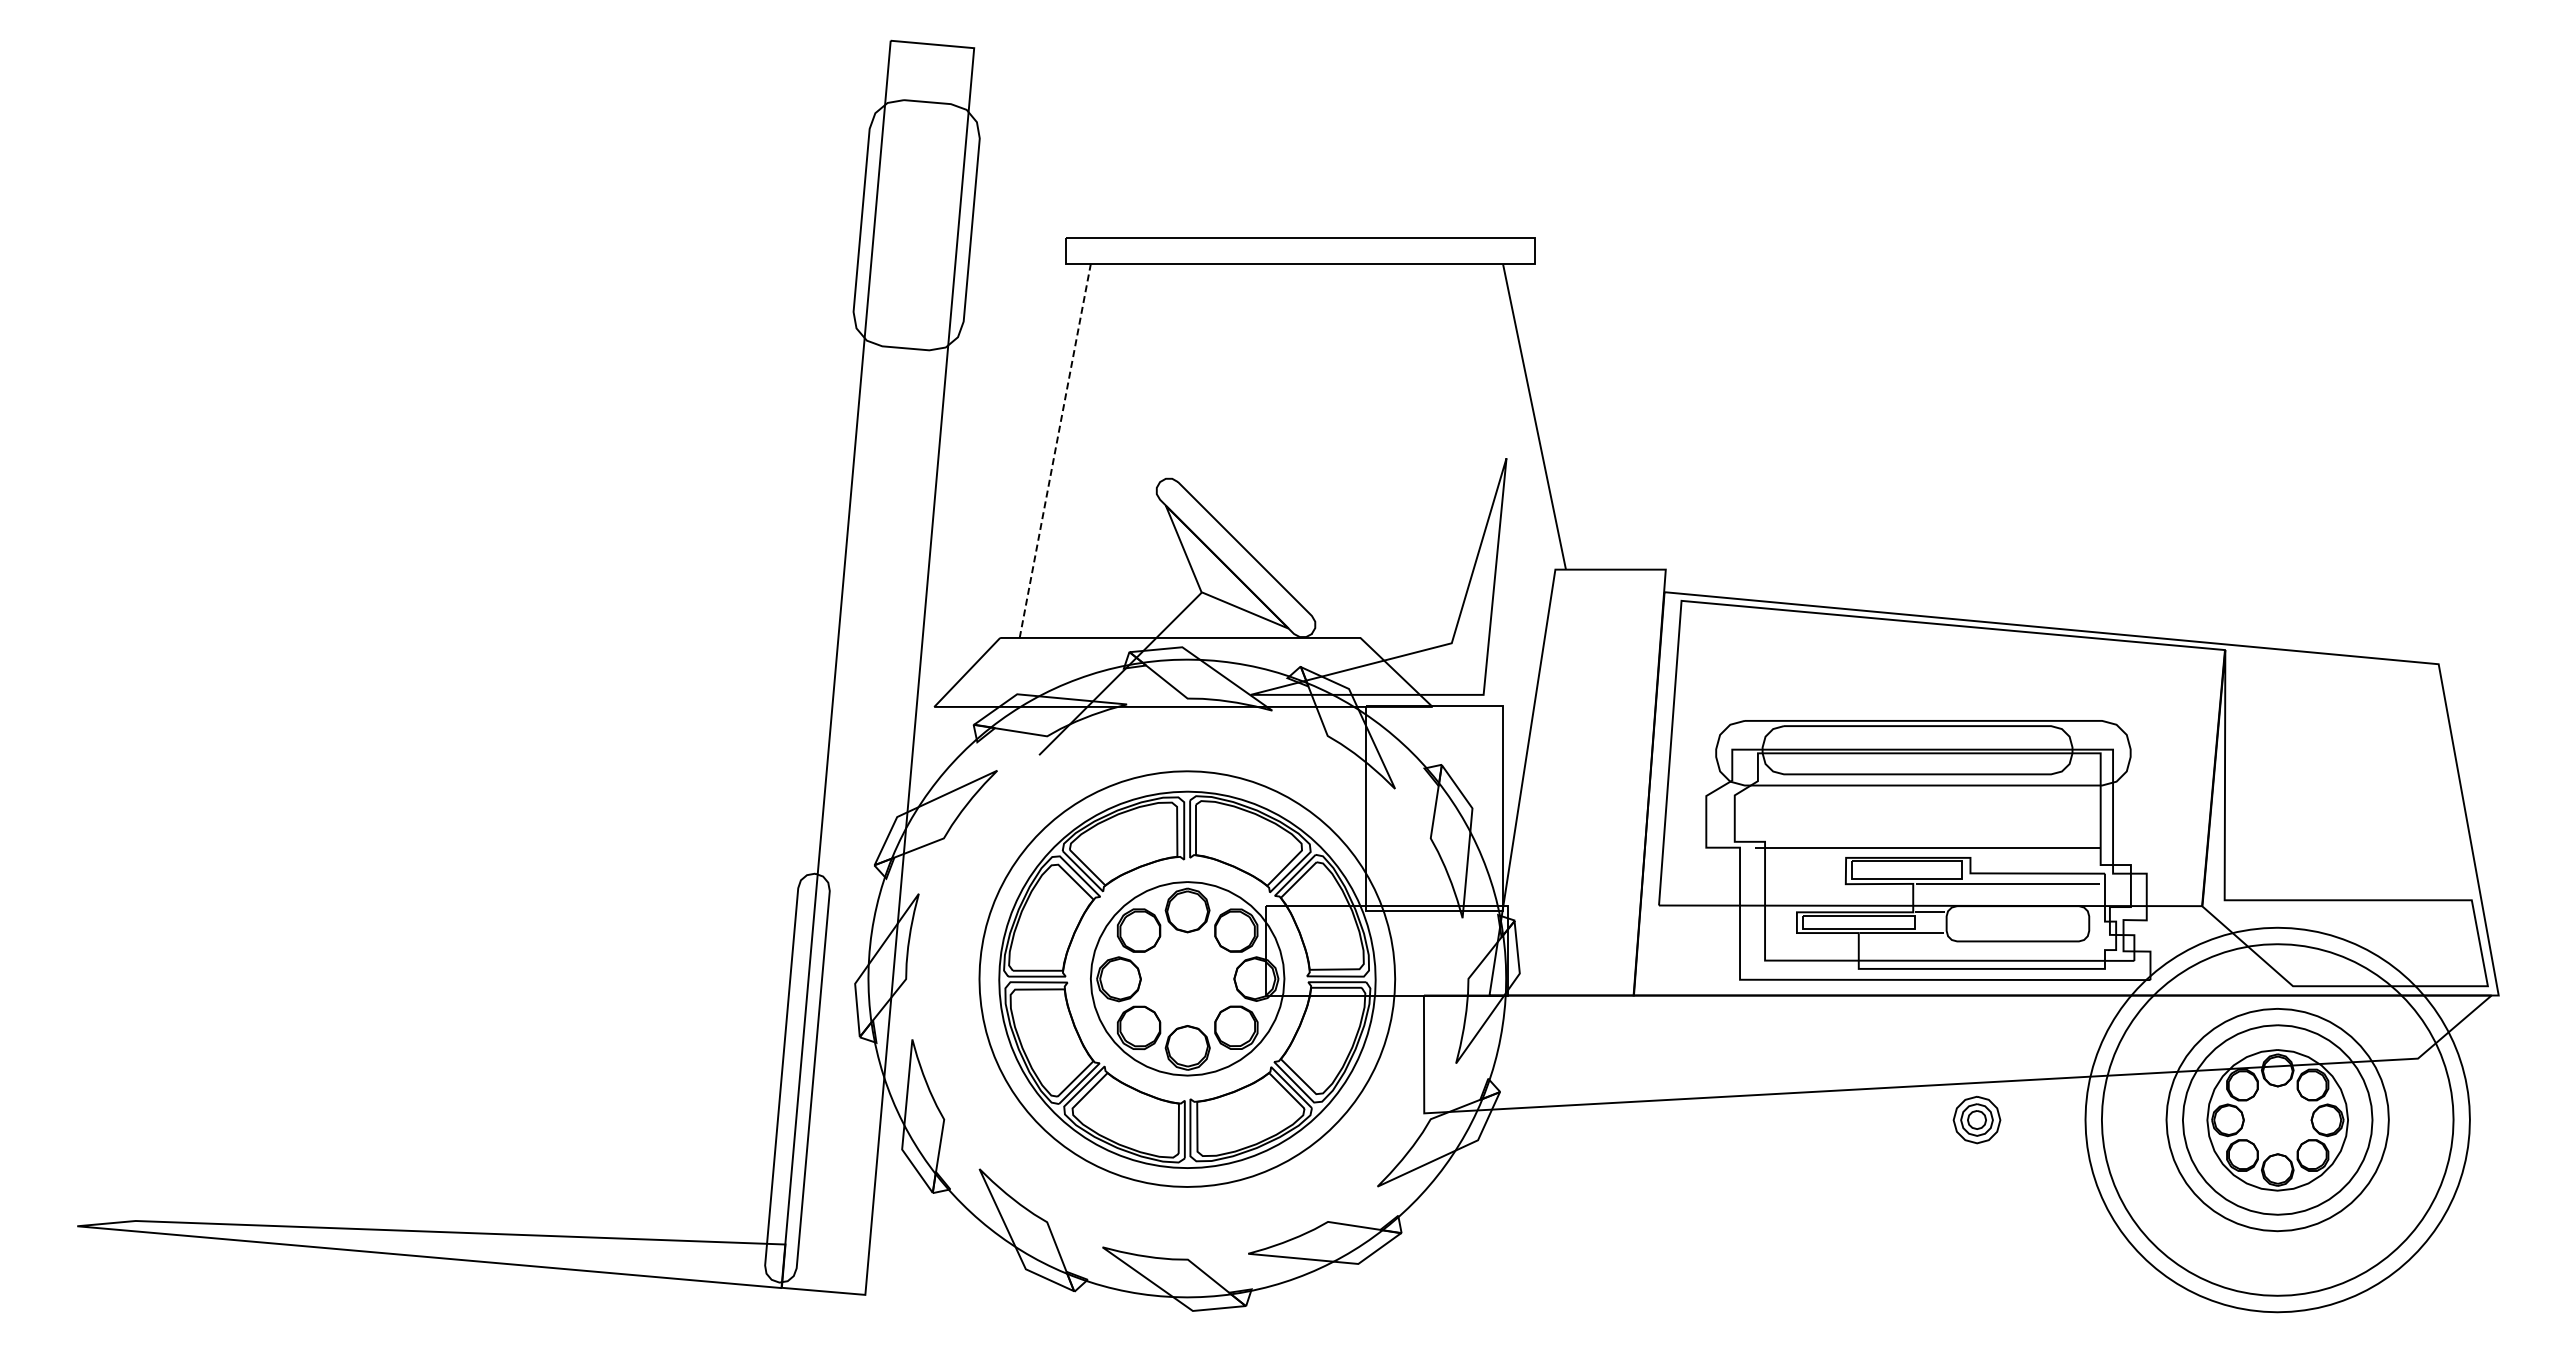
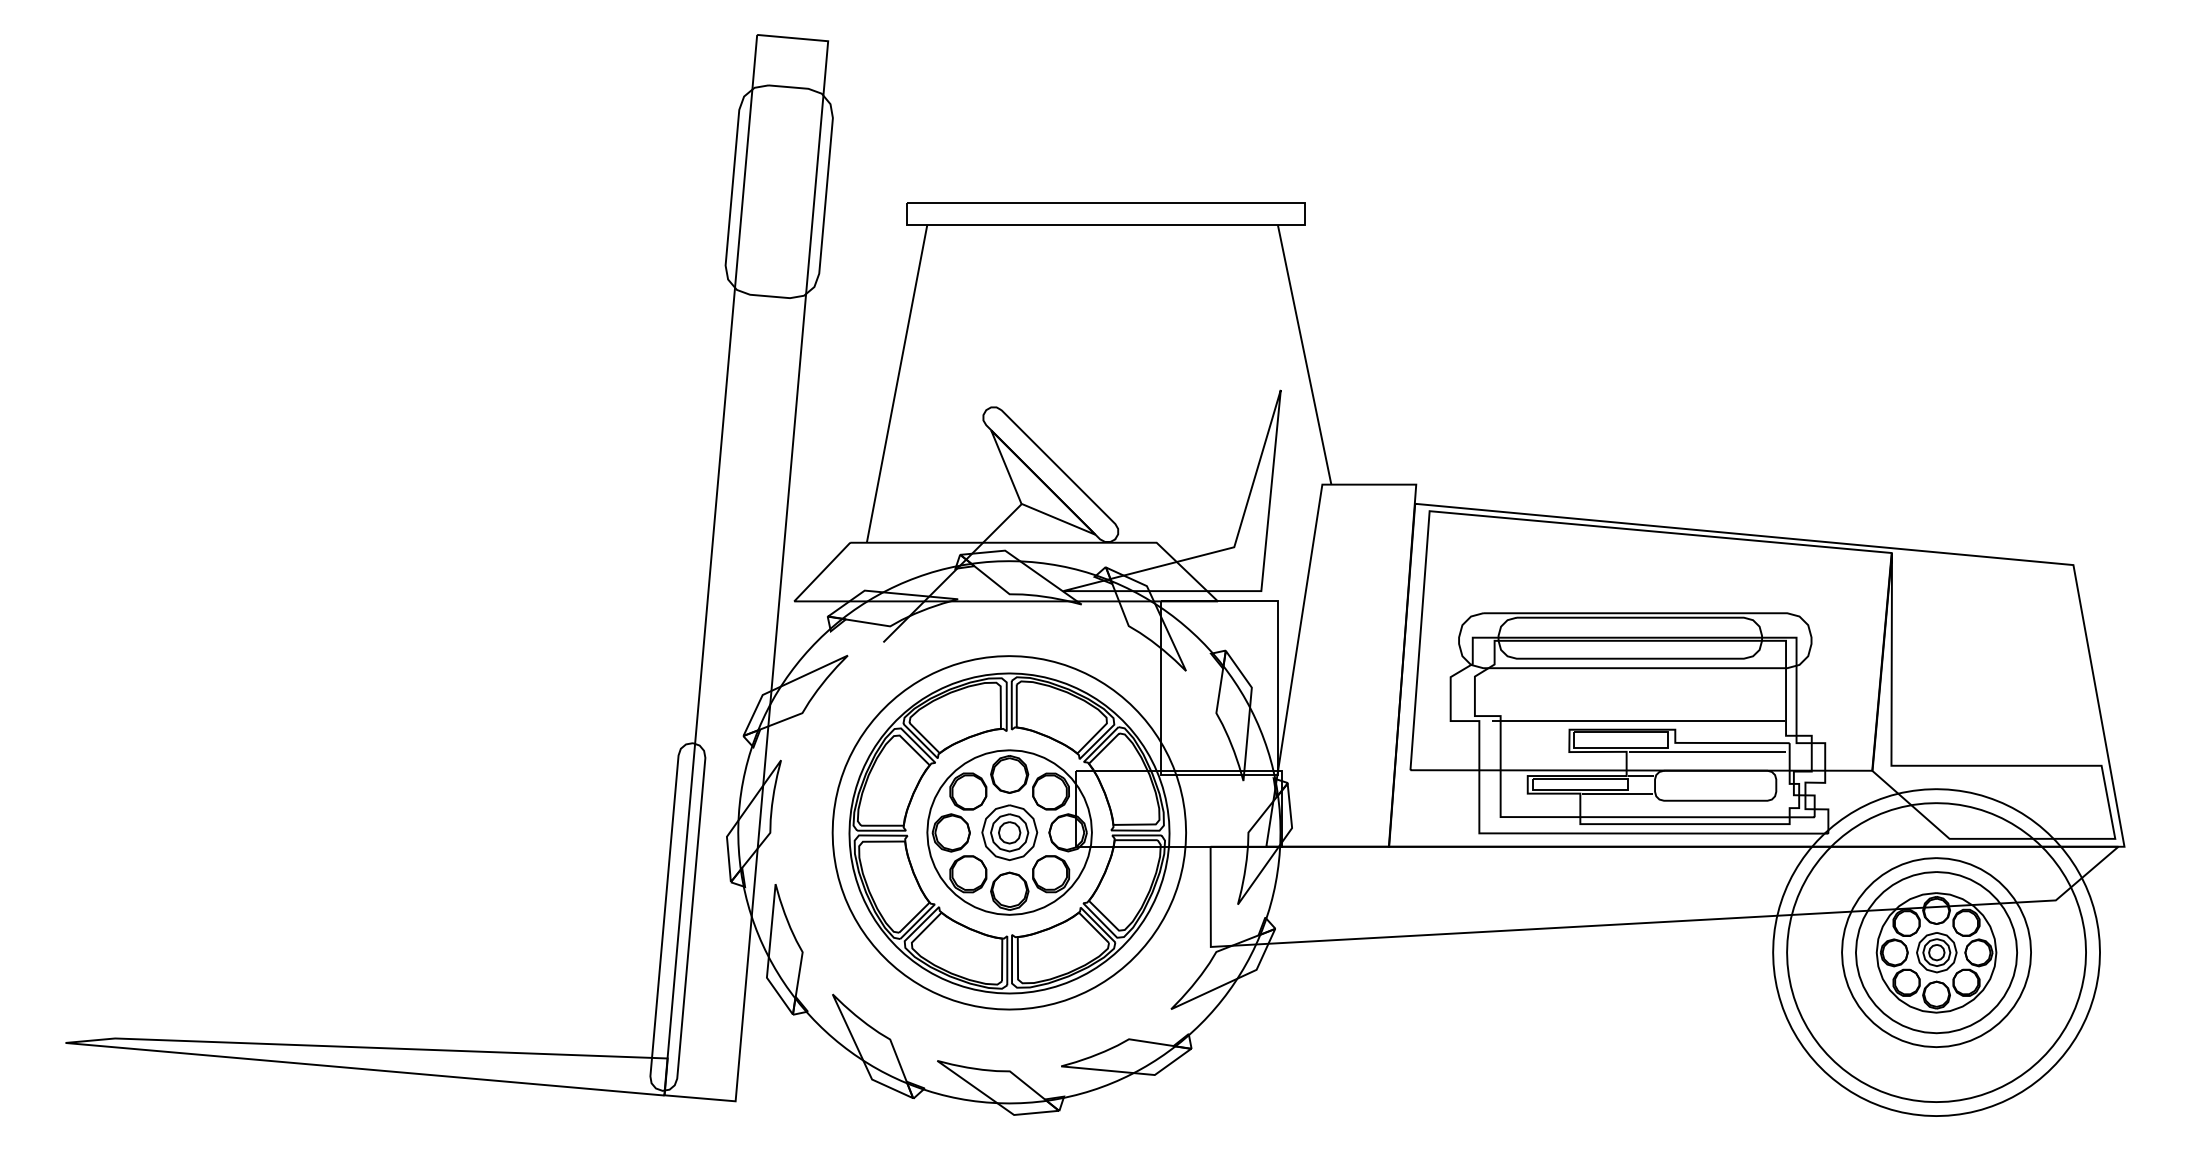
line: (1055, 450) -> (897, 383), dashed -> solid
part: (1187, 978) -> (1009, 832), added
part: (1976, 1120) -> (1936, 953), moved

